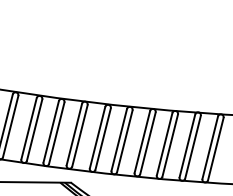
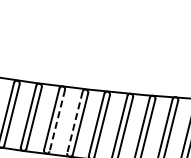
line: (79, 135) -> (56, 120), solid -> dashed
line: (97, 137) -> (74, 122), solid -> dashed

